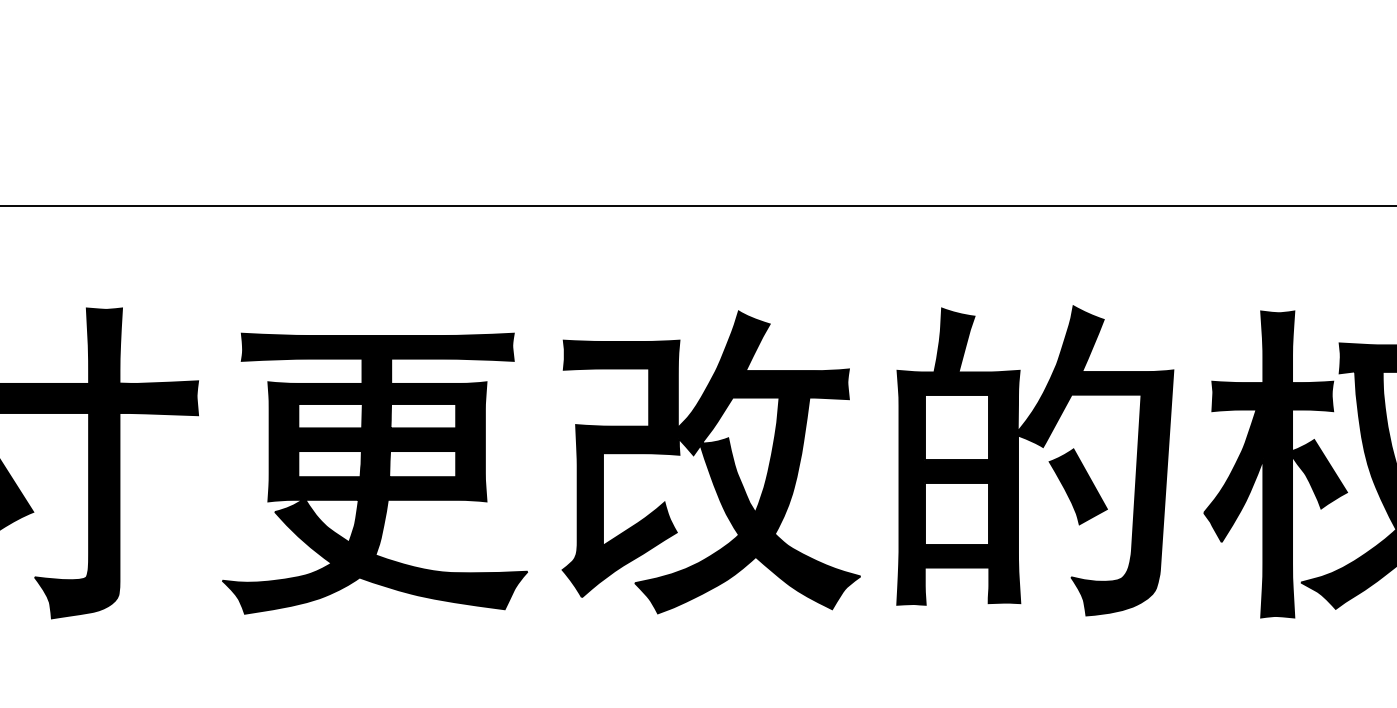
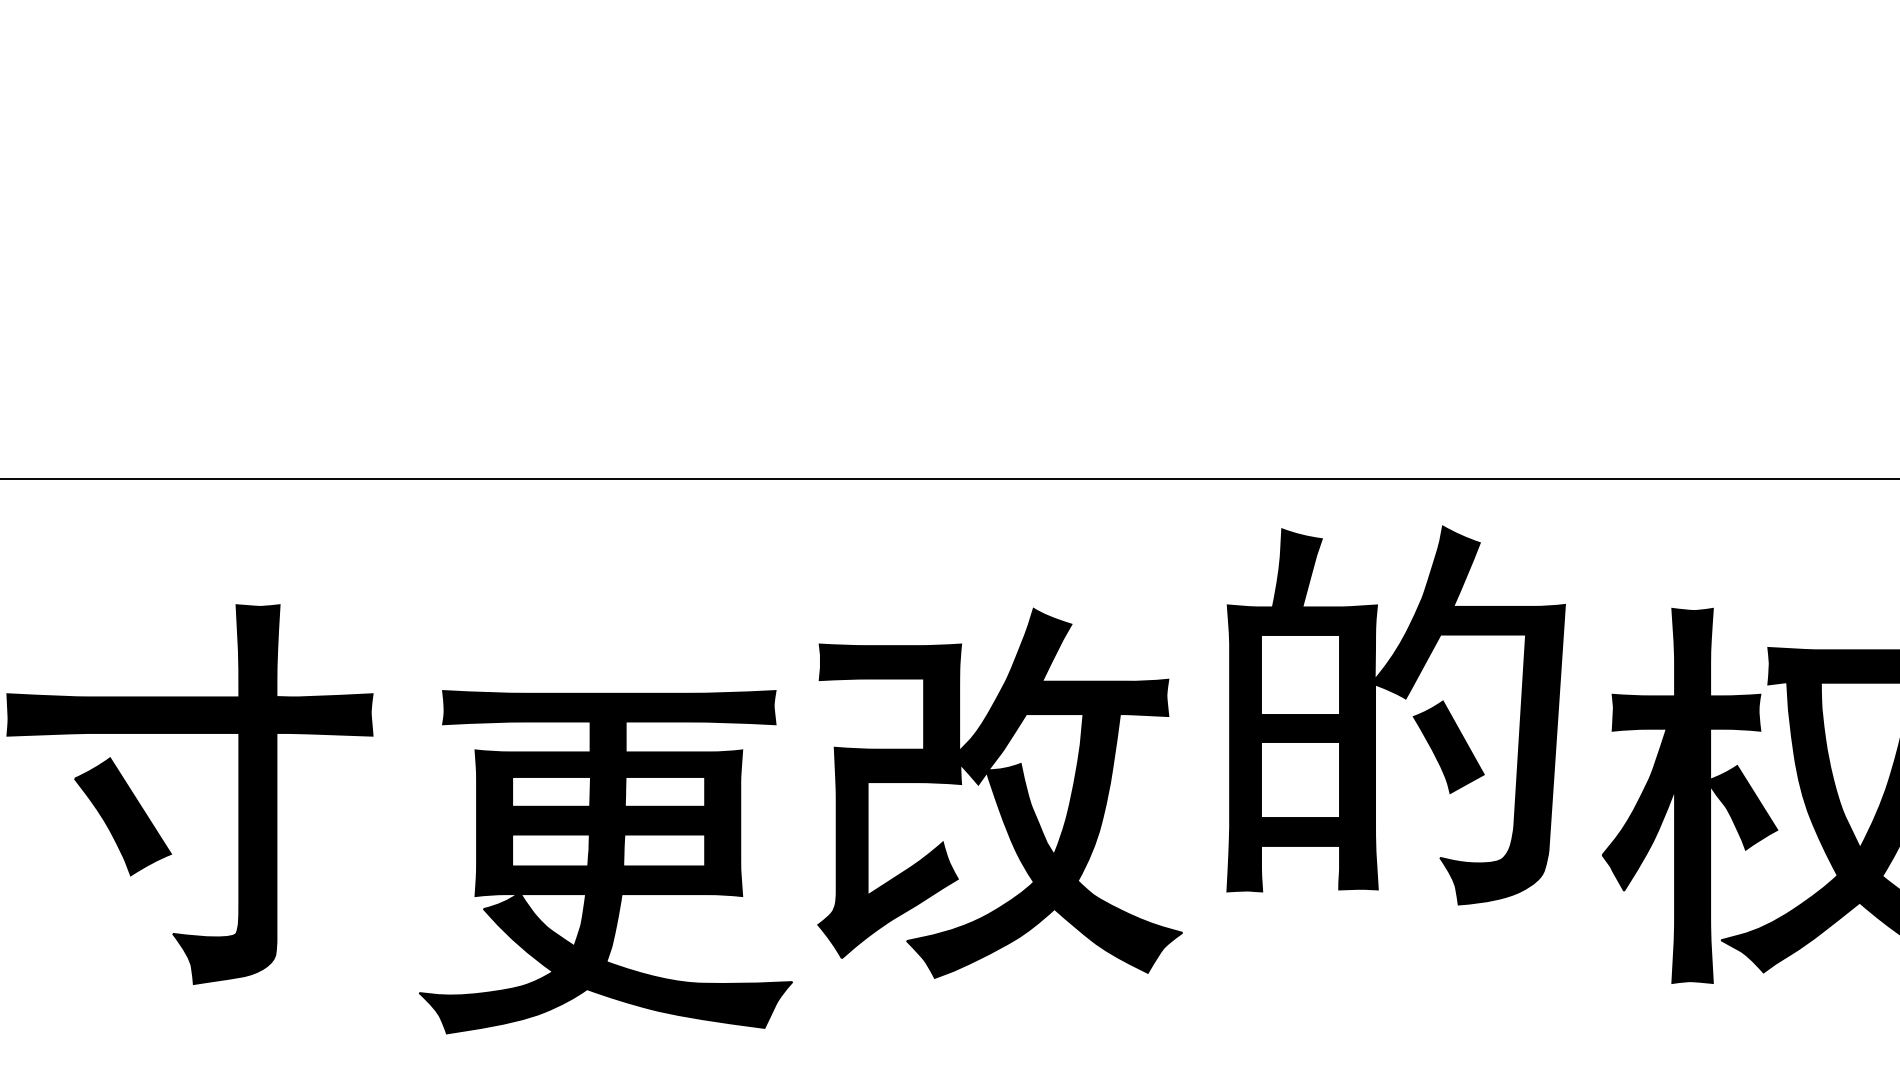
part: (1048, 461) -> (1412, 716), moved
part: (374, 473) -> (605, 862), moved

